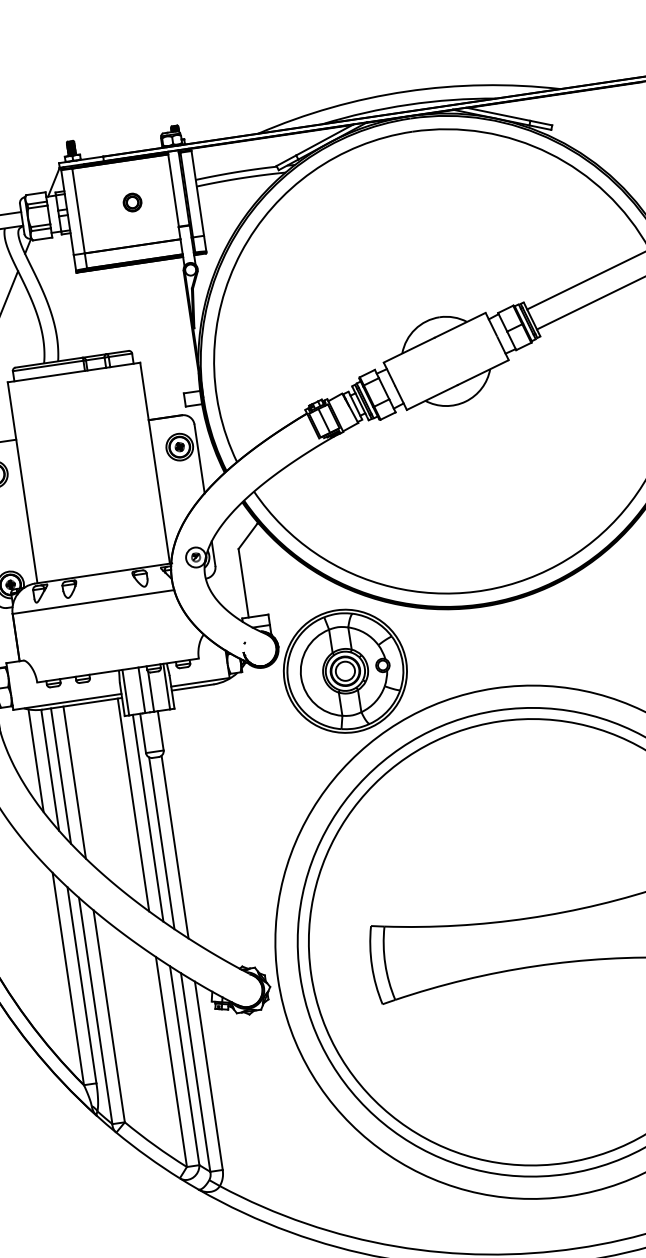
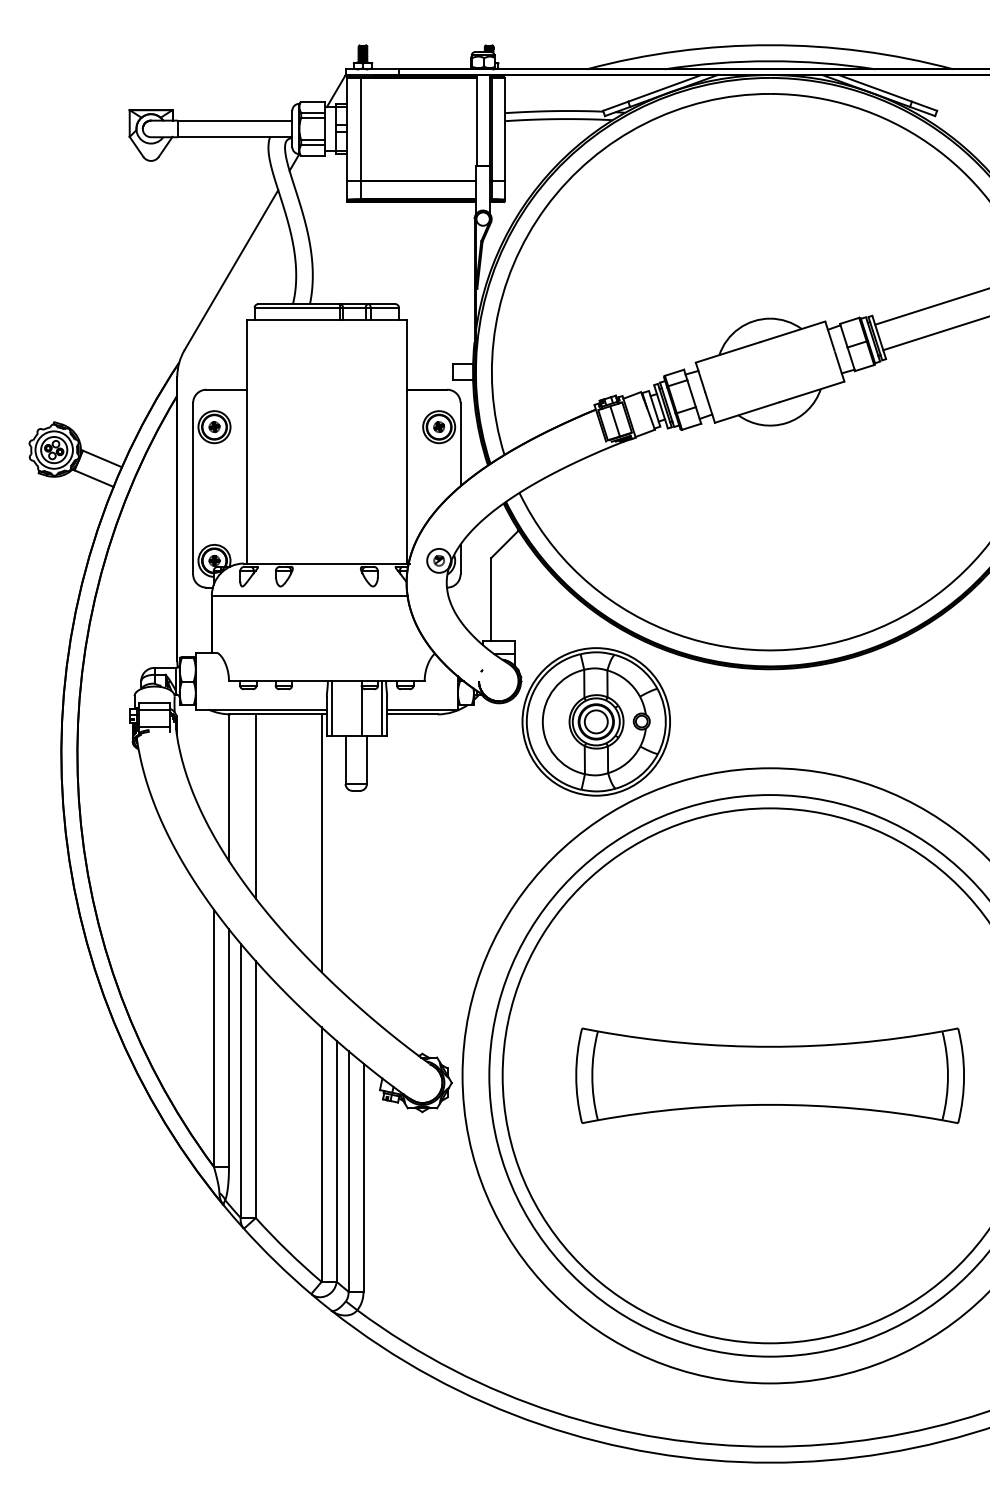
part: (132, 202) -> (425, 128), removed
line: (141, 690) -> (351, 708), removed
line: (35, 760) -> (213, 773), removed
line: (60, 776) -> (240, 796), removed
line: (147, 818) -> (336, 861), removed
line: (161, 843) -> (348, 893), removed
line: (175, 847) -> (363, 900), removed

